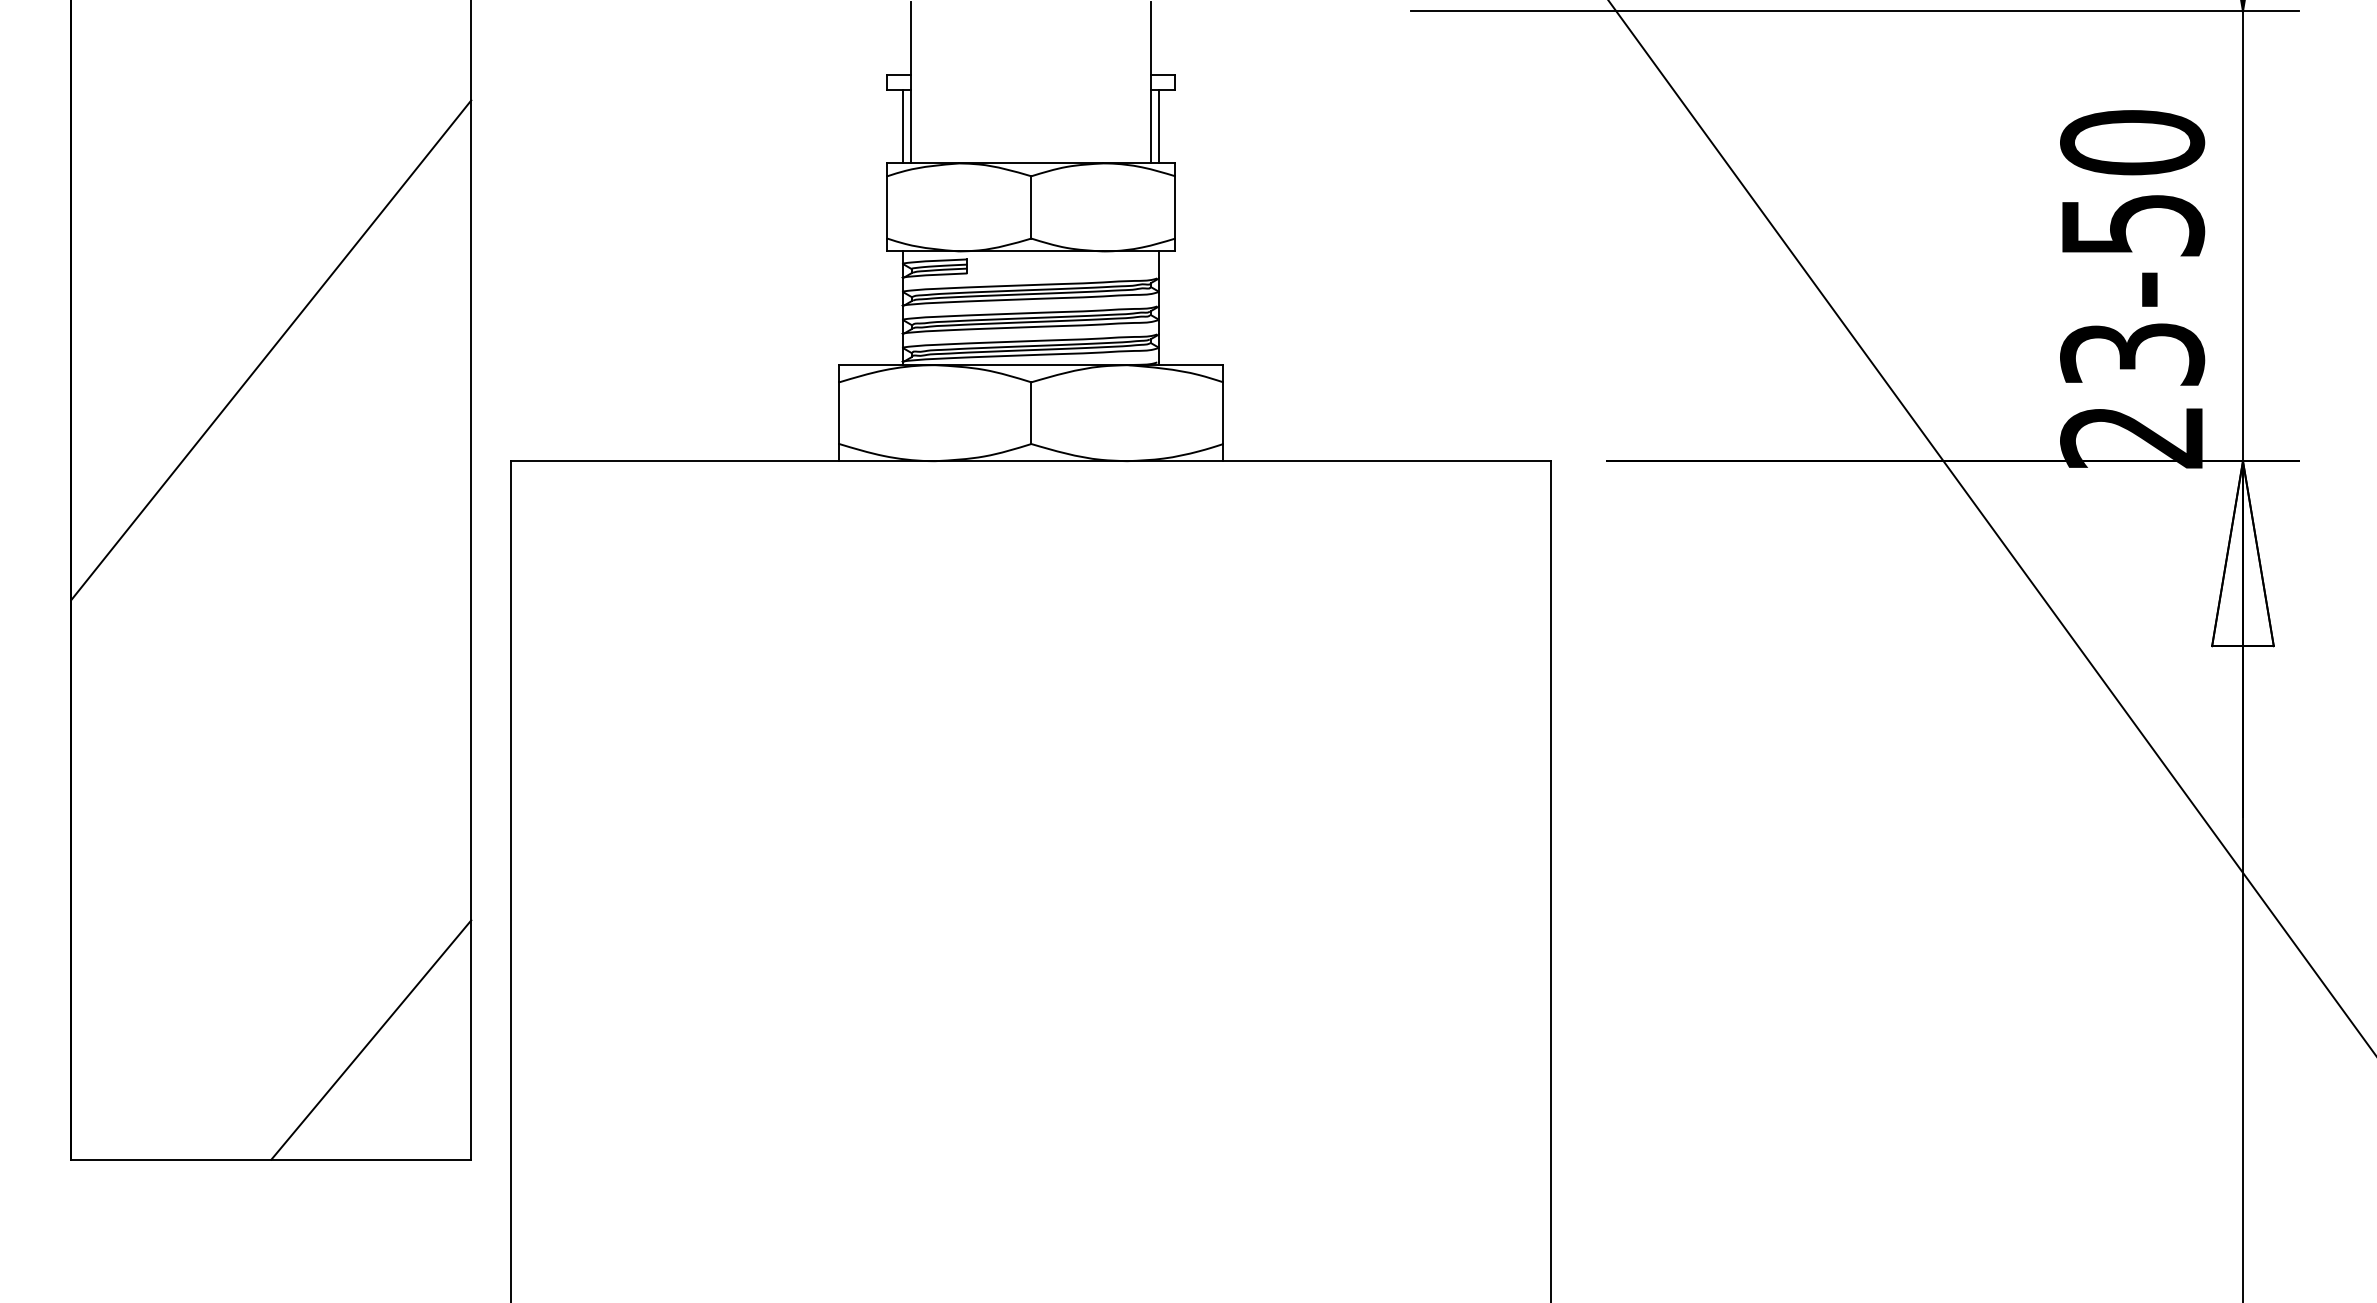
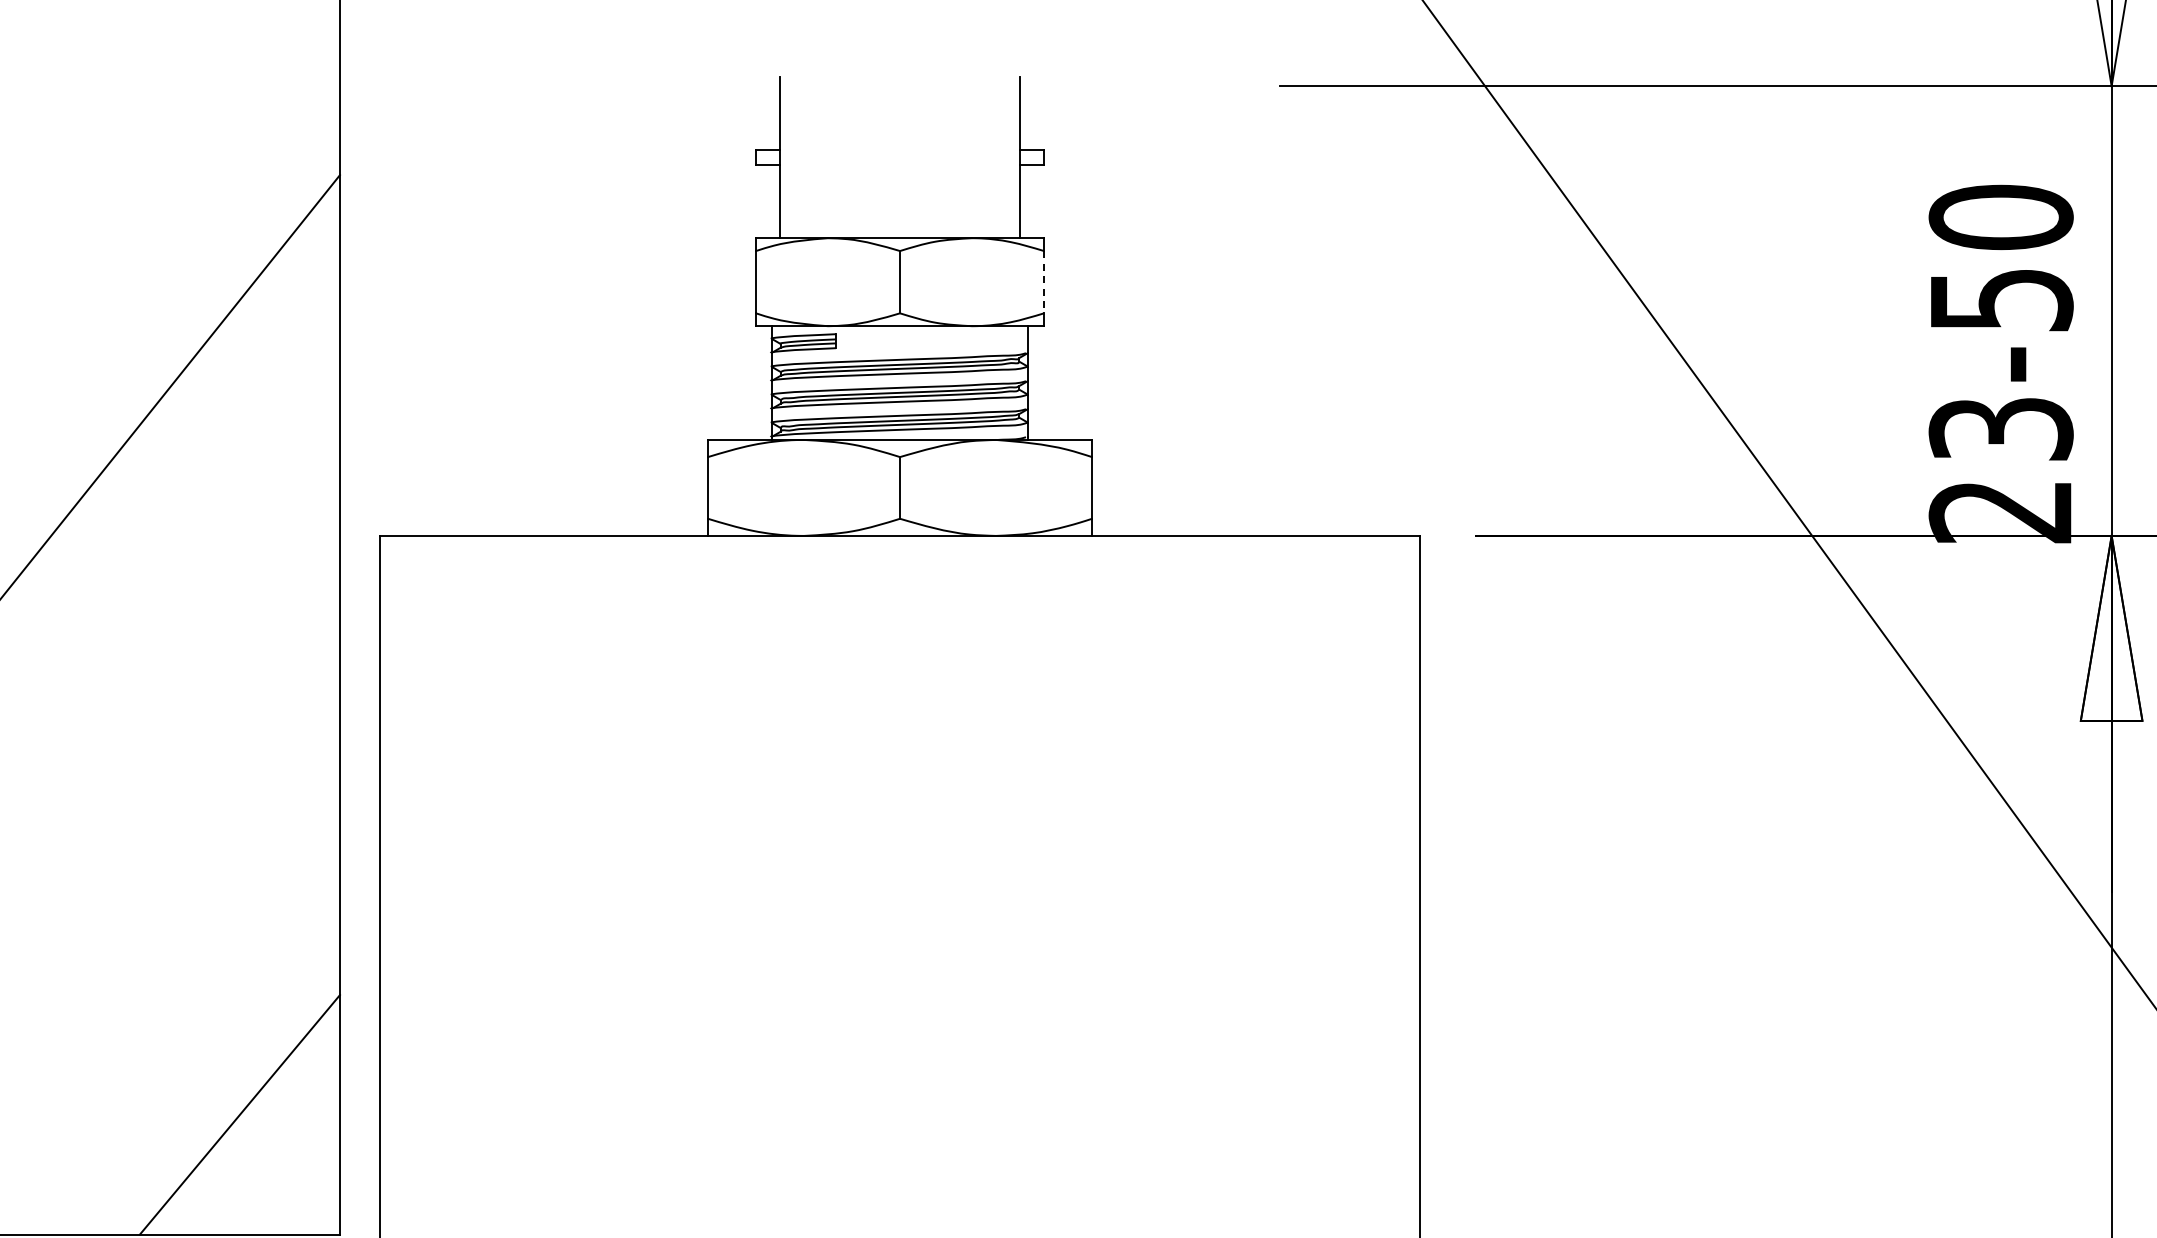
line: (903, 126) -> (772, 201), removed
line: (1159, 126) -> (1028, 201), removed
line: (1175, 207) -> (1044, 282), solid -> dashed

